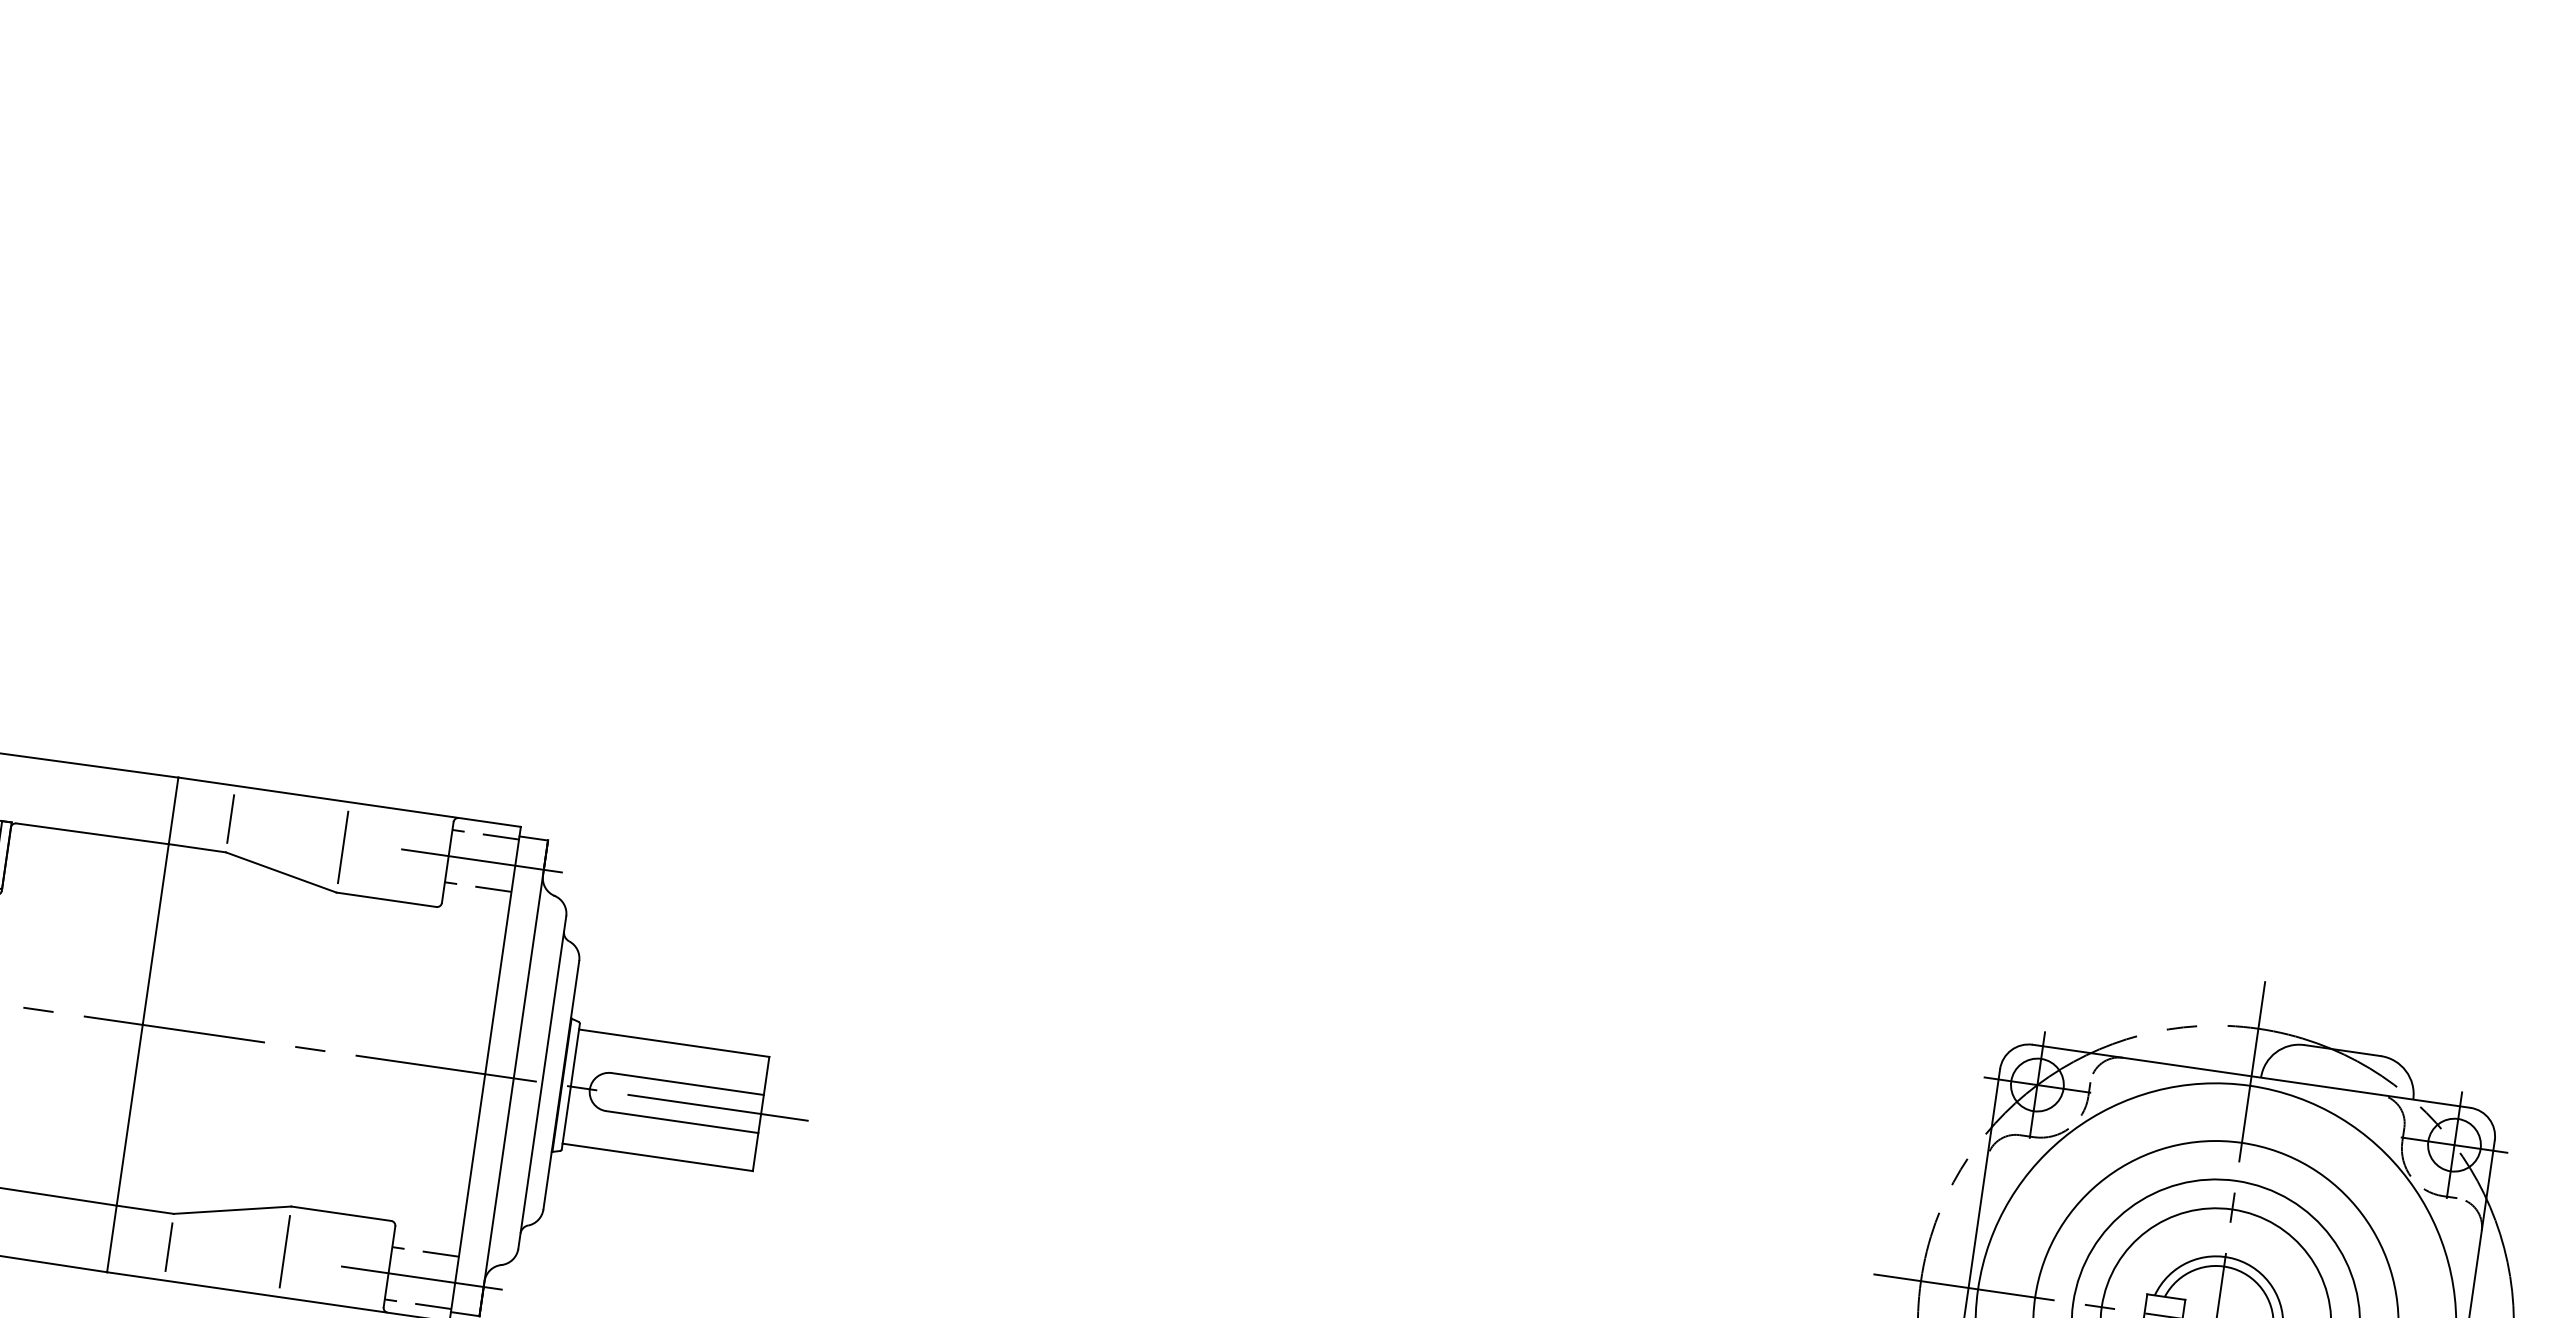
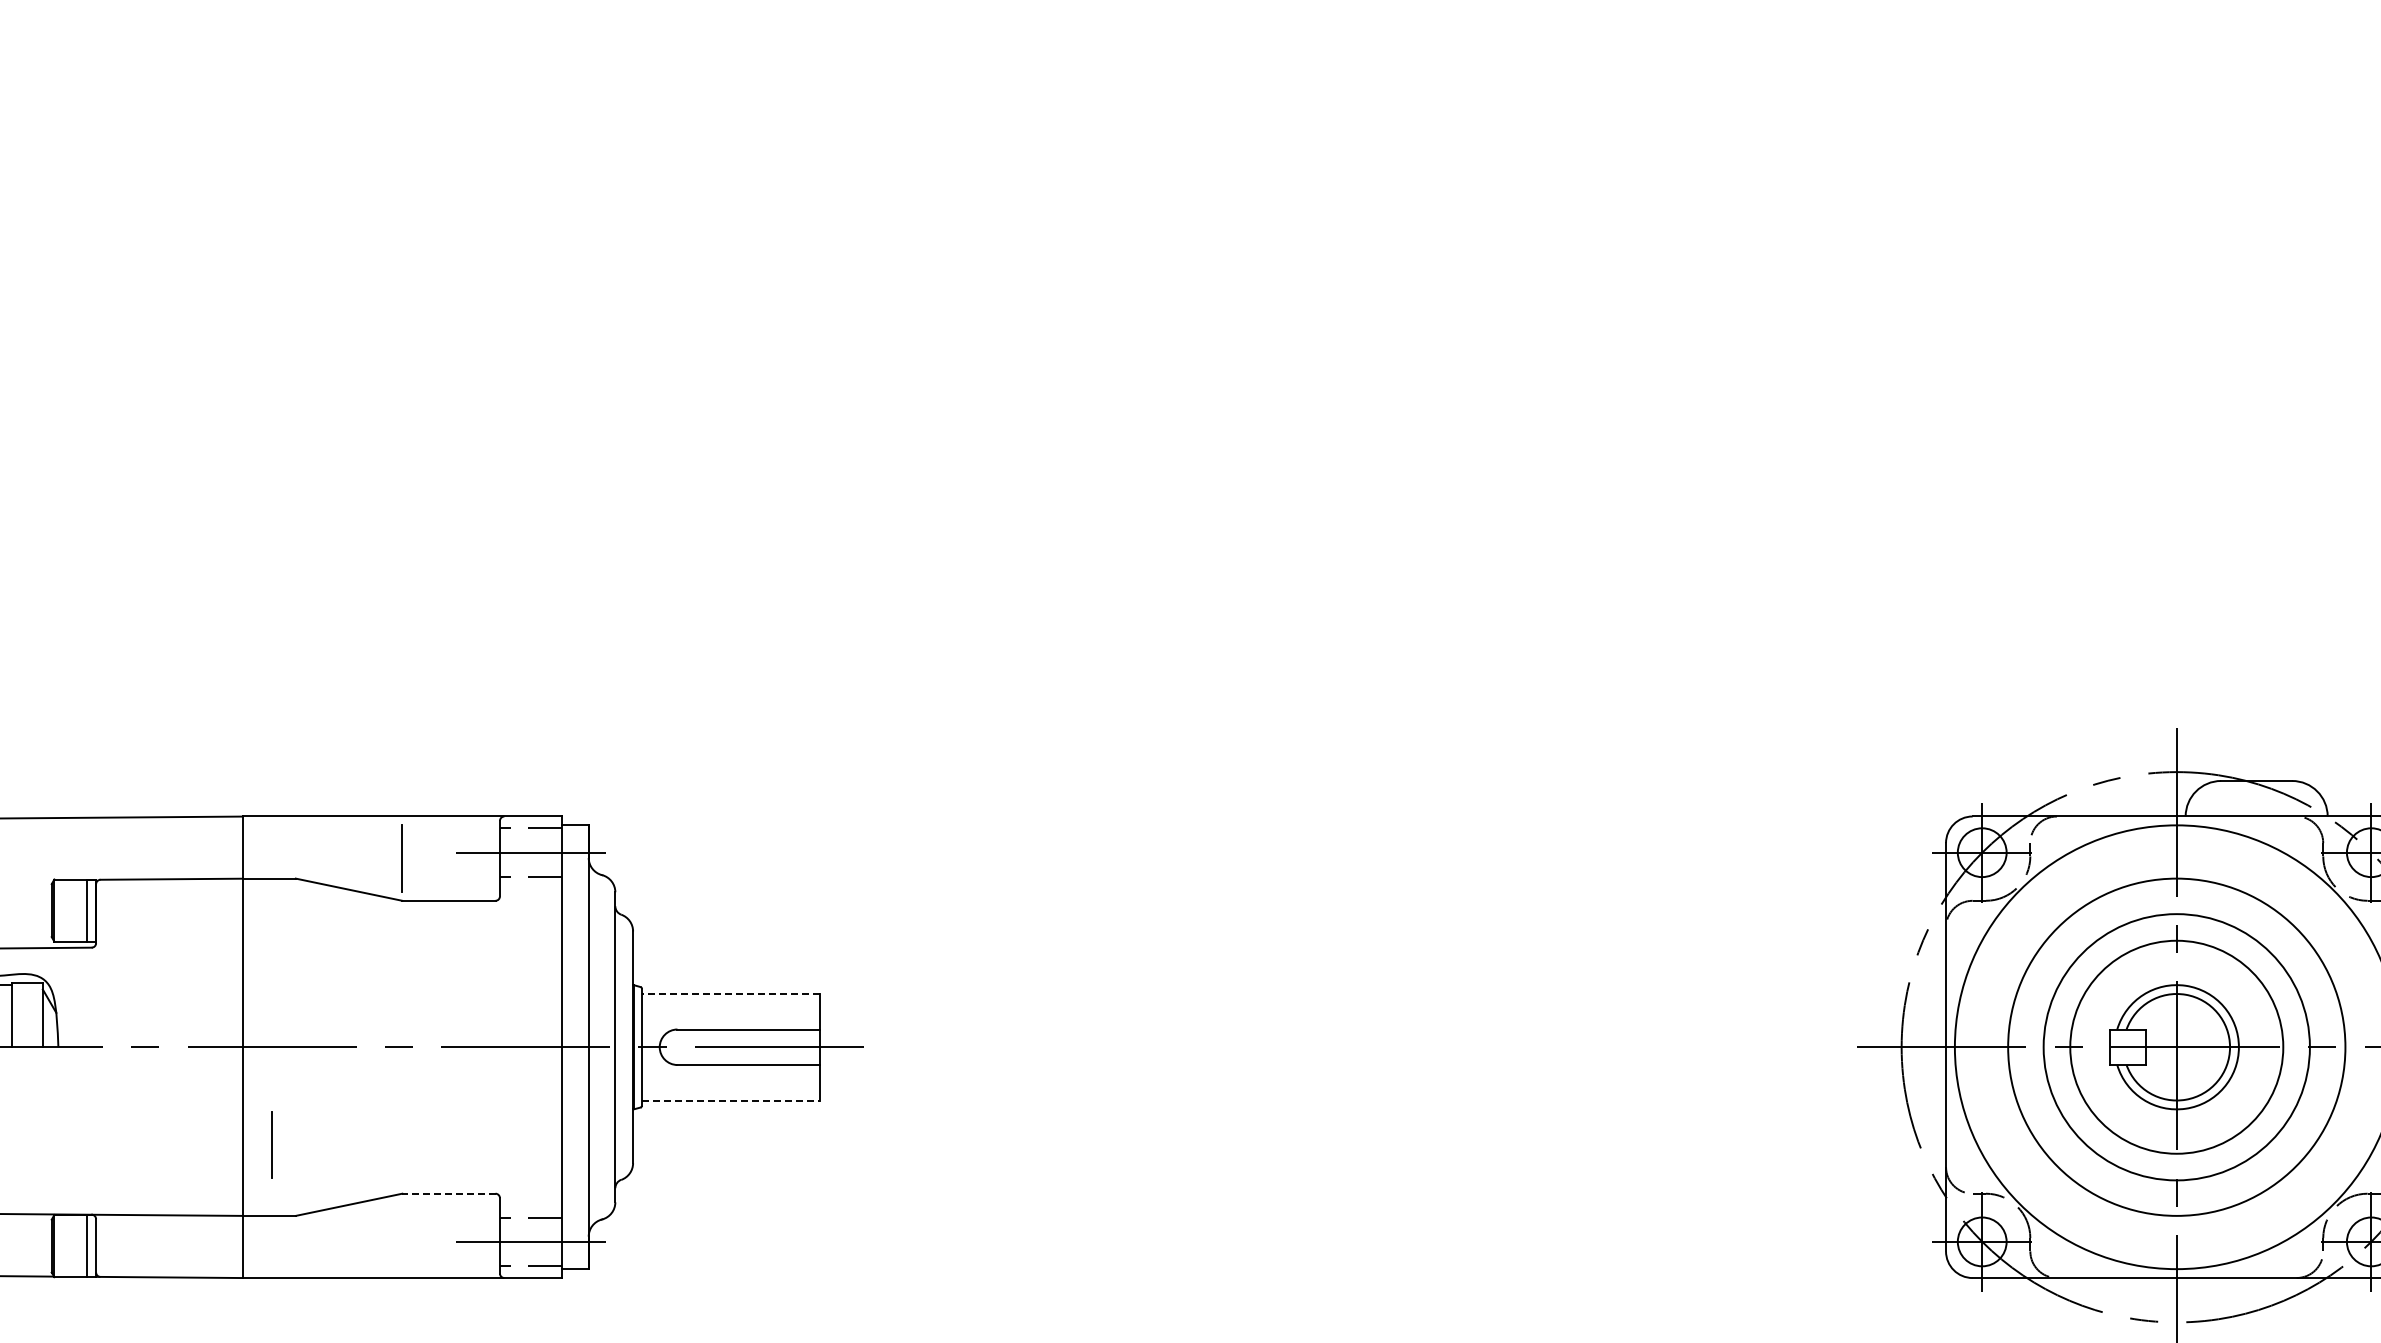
line: (230, 818) -> (295, 847), removed
line: (673, 1043) -> (730, 994), solid -> dashed
line: (657, 1157) -> (730, 1100), solid -> dashed
line: (340, 1213) -> (448, 1193), solid -> dashed
line: (168, 1246) -> (295, 1246), removed
line: (284, 1251) -> (271, 1144), moved

